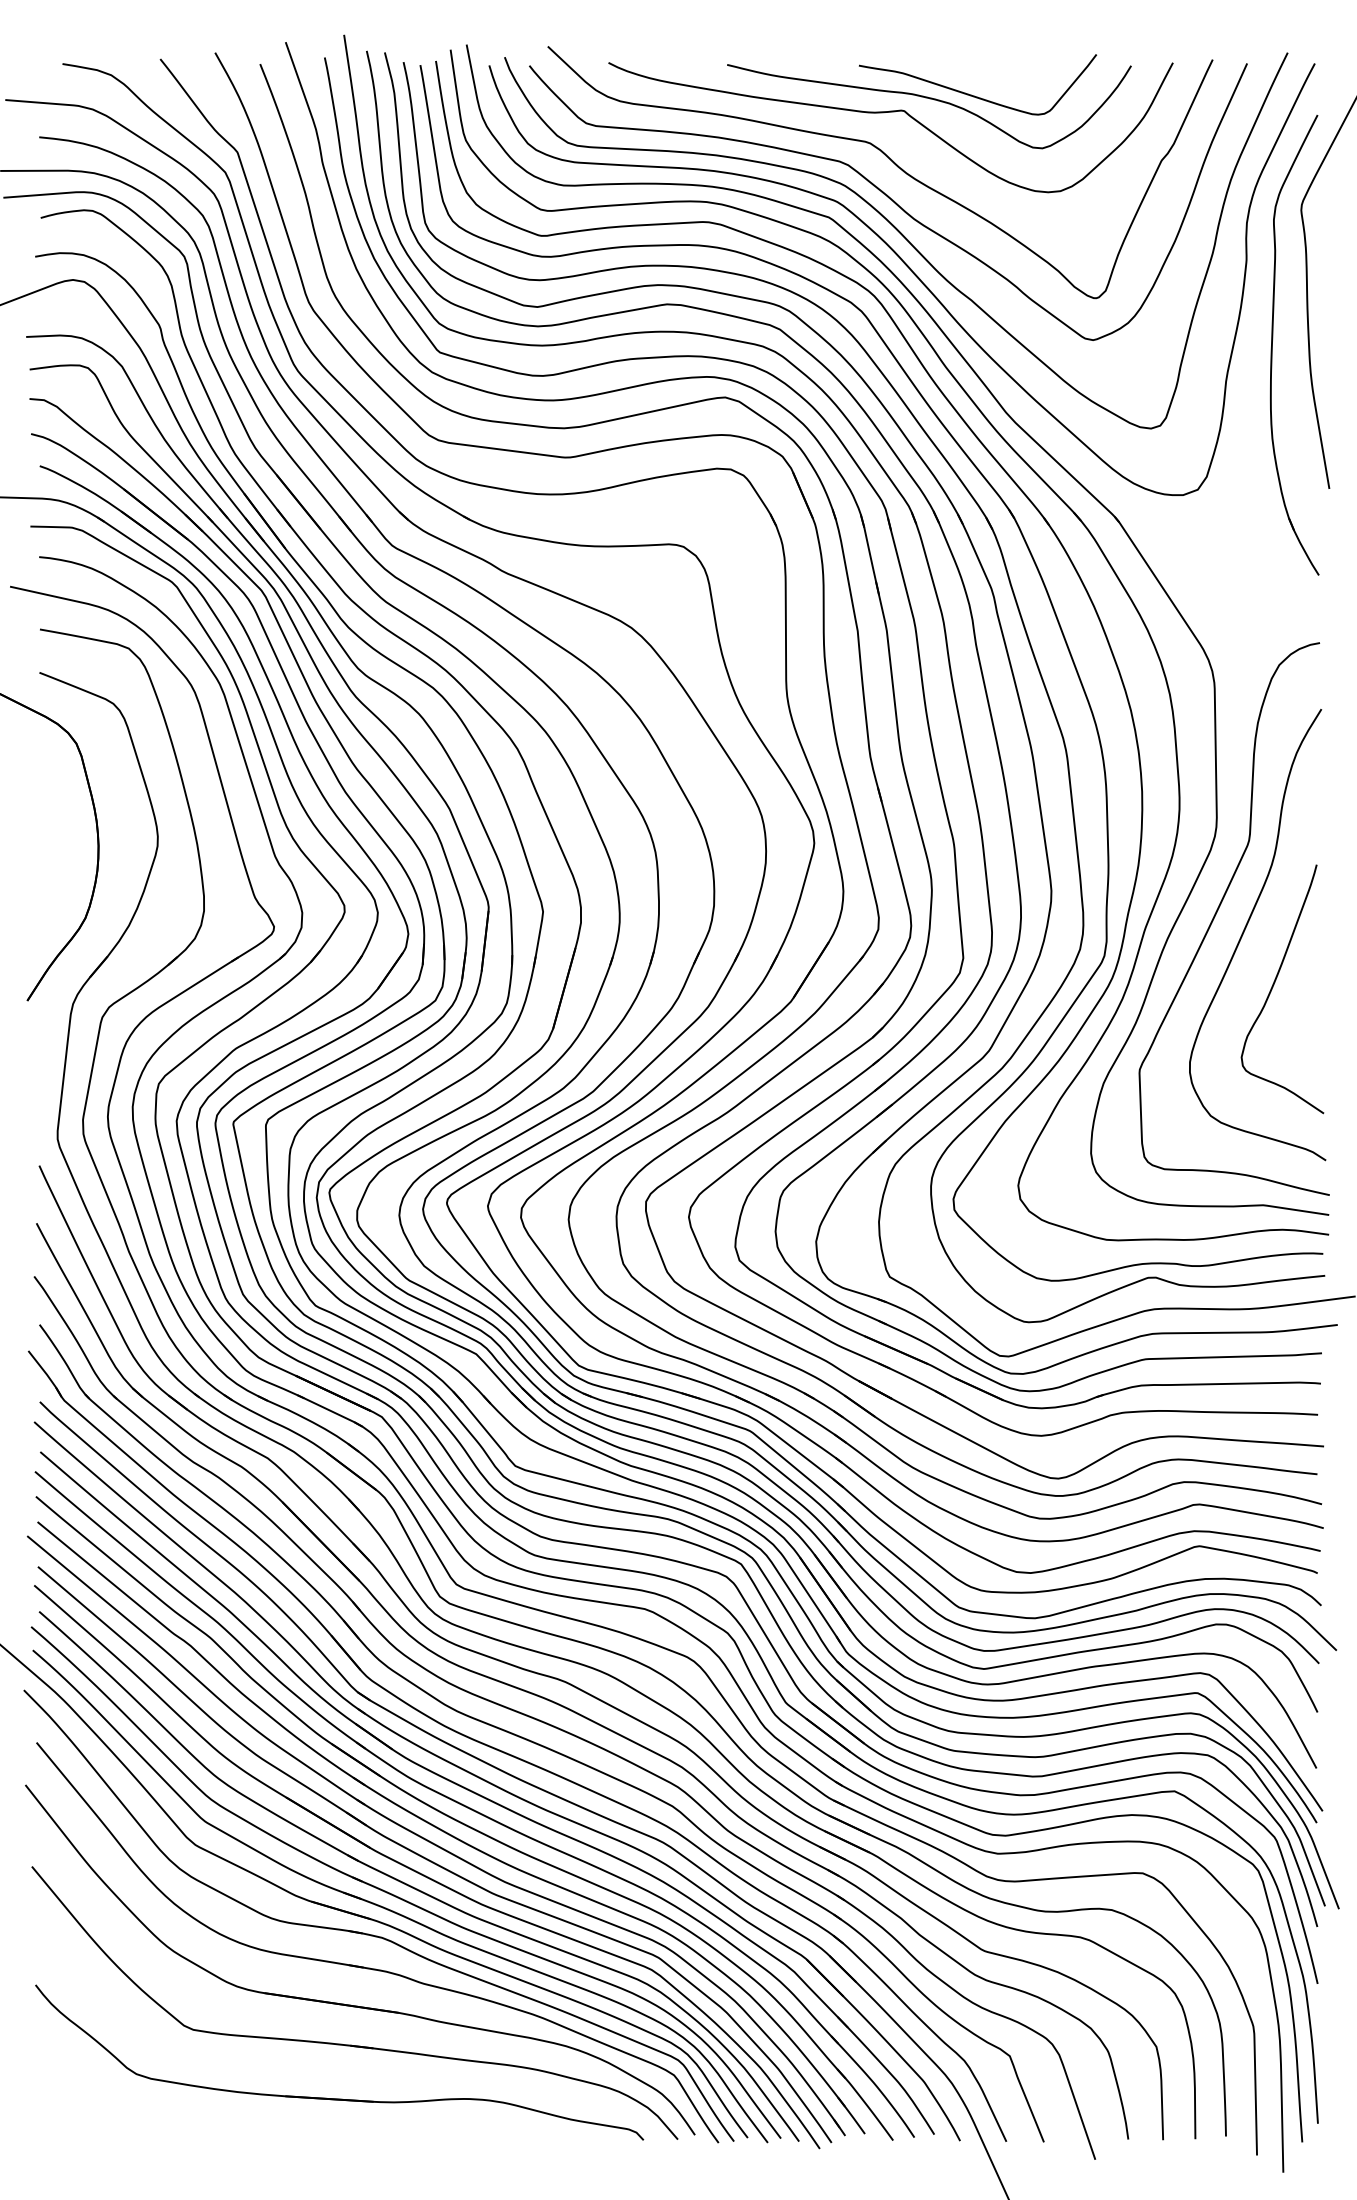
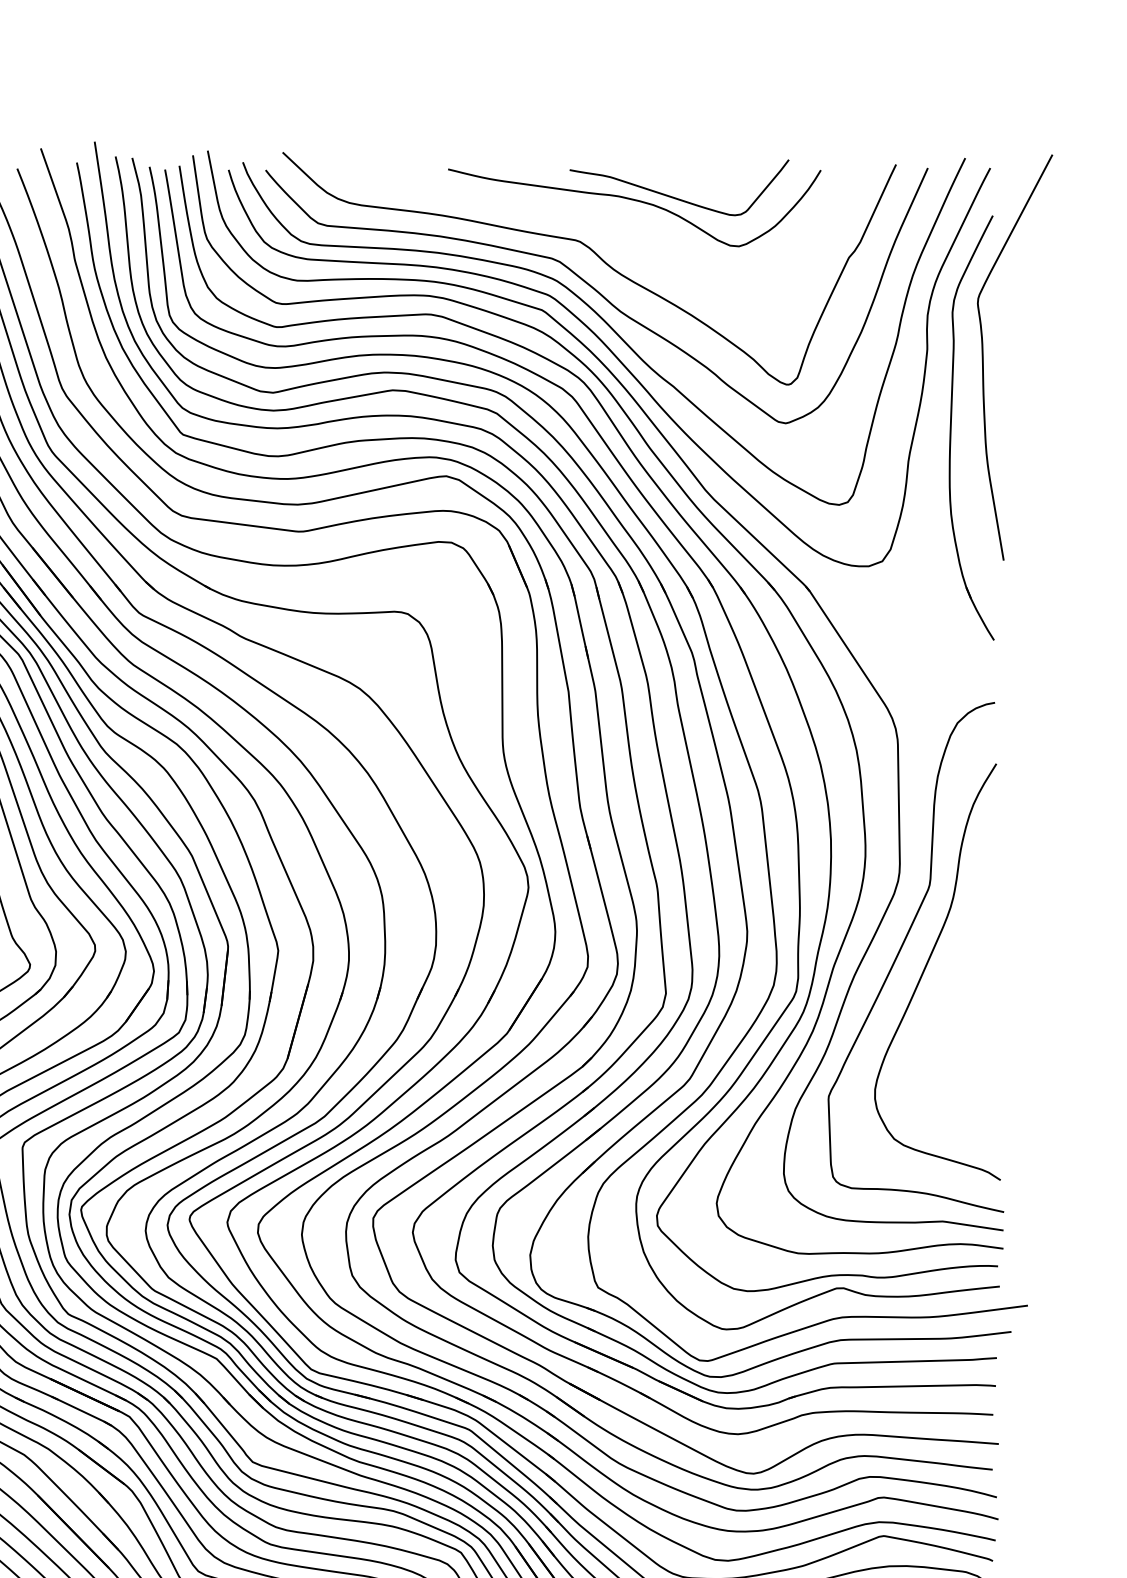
curve: (890, 112) -> (598, 213), removed
curve: (1274, 985) -> (953, 1018), removed

